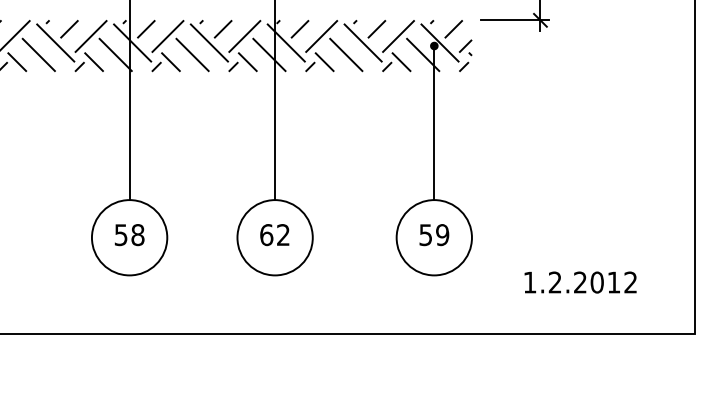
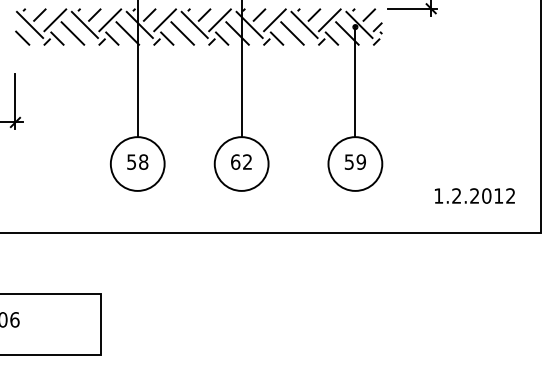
text: (580, 281) -> (474, 195), moved

